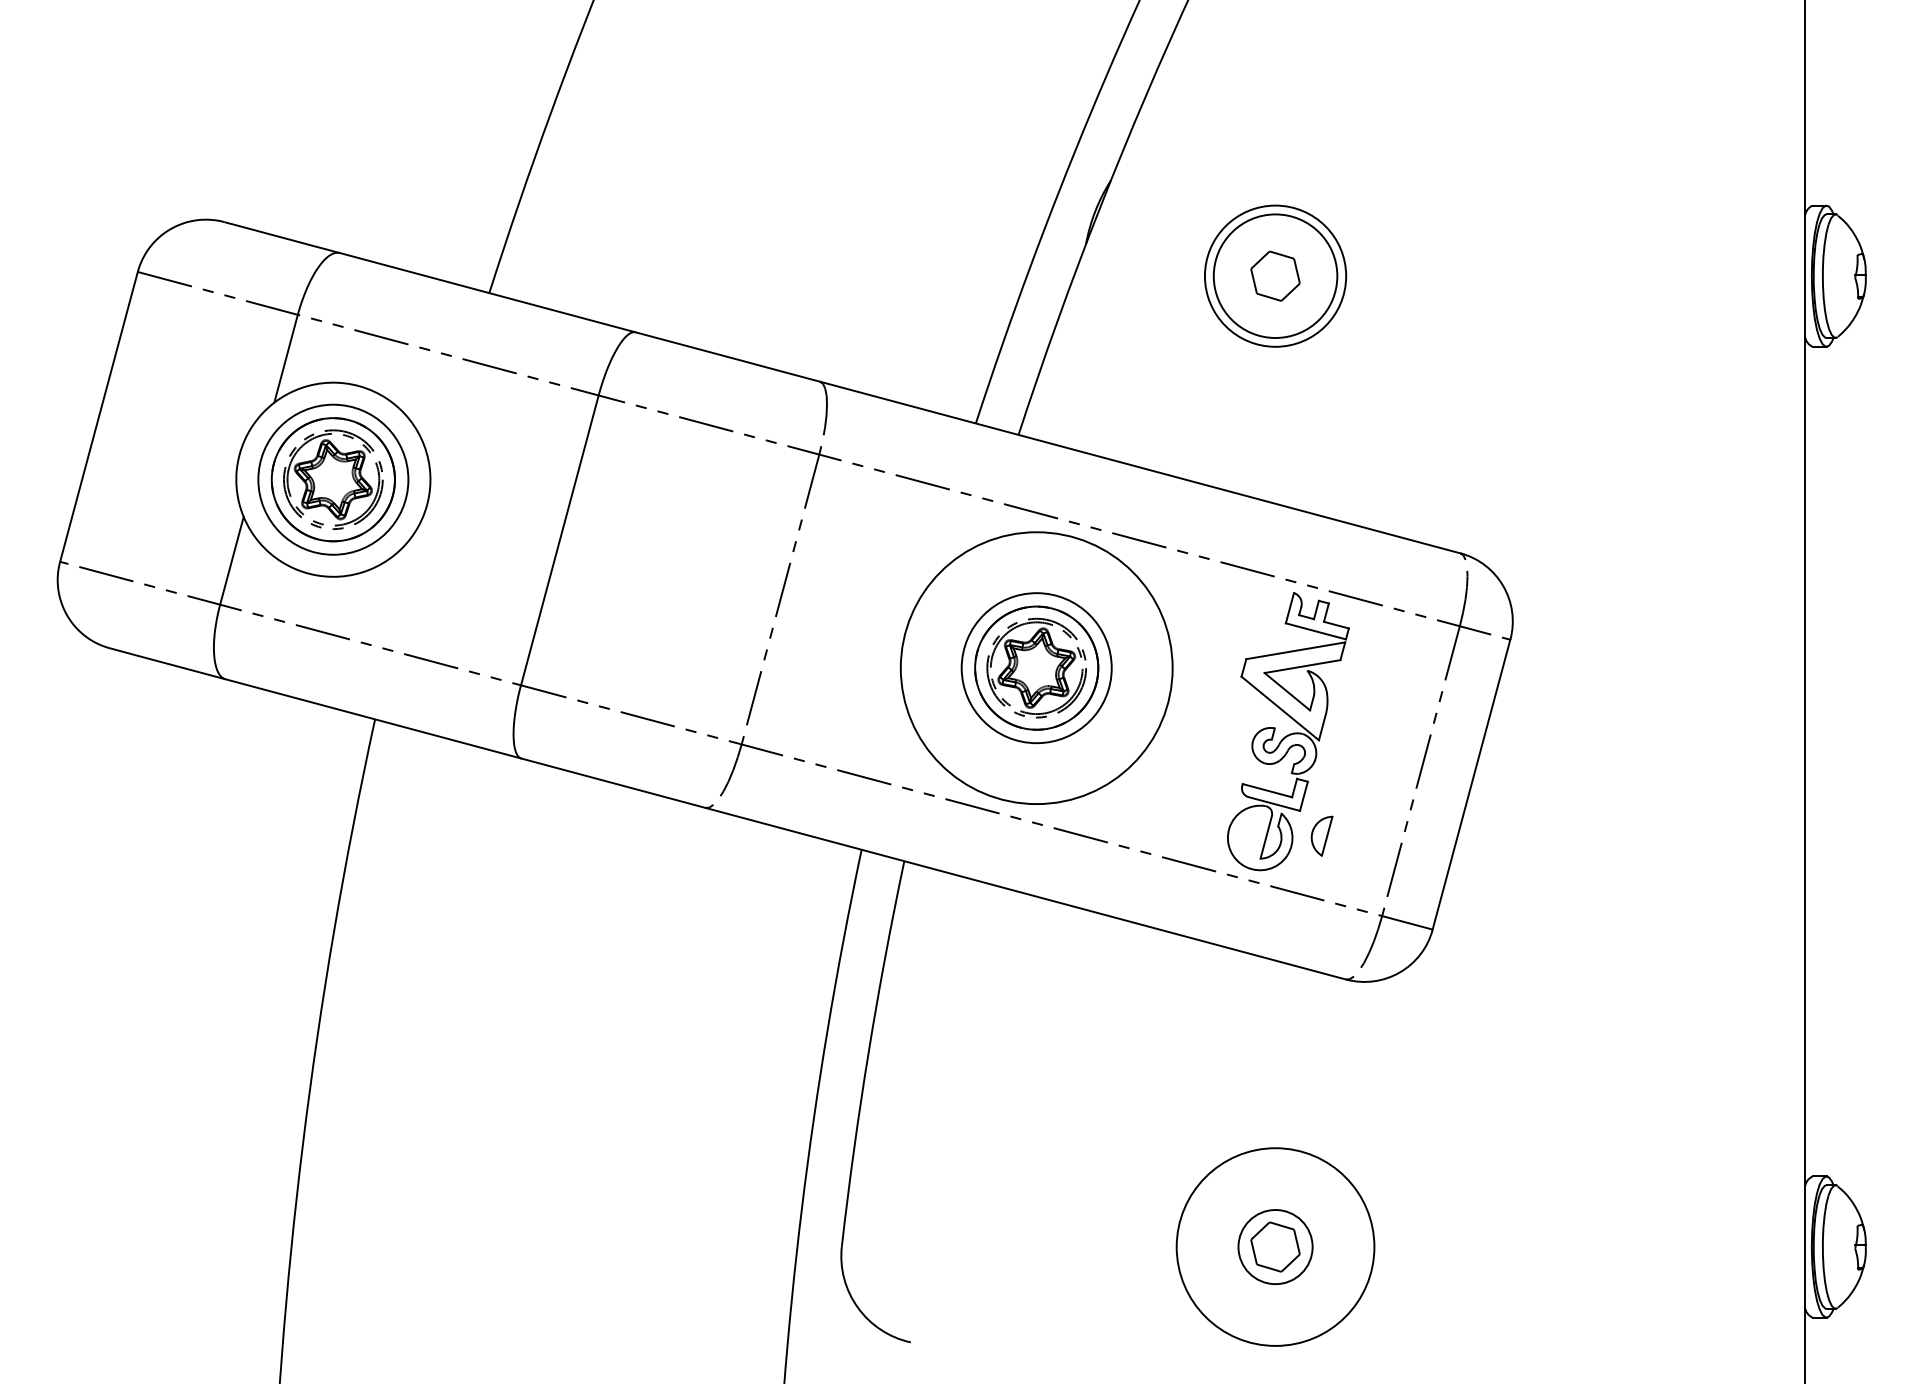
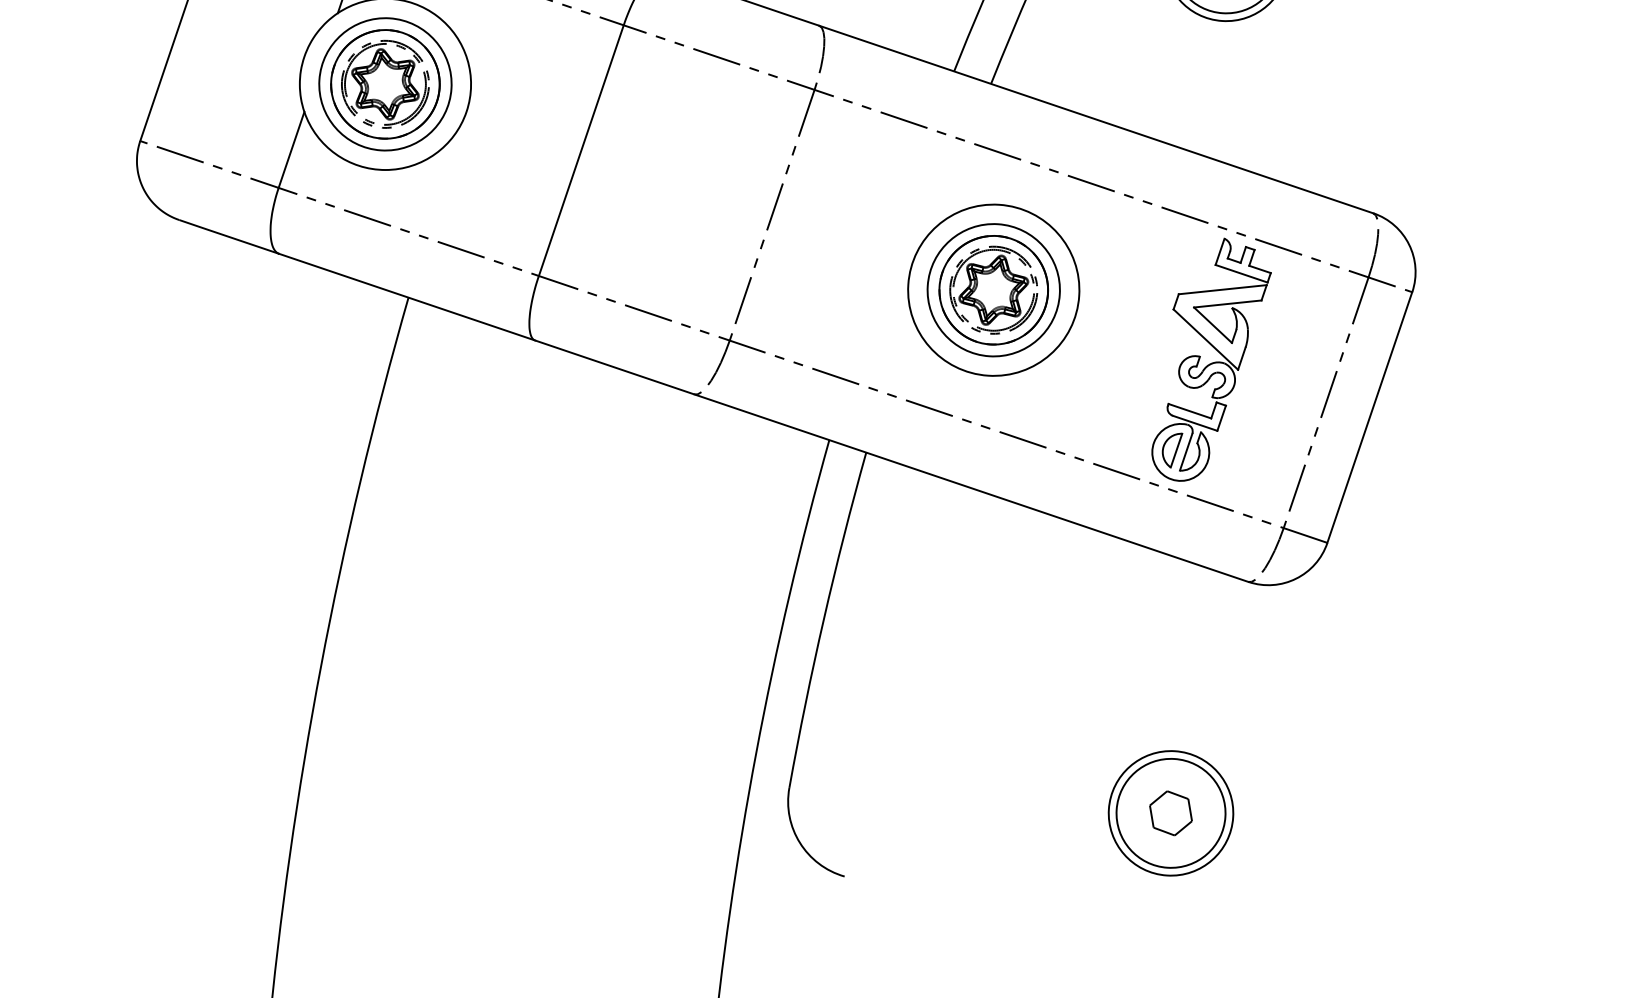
circle: (1036, 668) -> (993, 290), size x0.71
part: (1321, 835) -> (1171, 449), moved
circle: (1275, 1246) -> (1171, 812), size x0.71
circle: (1275, 1246) -> (1171, 812), size x1.67

